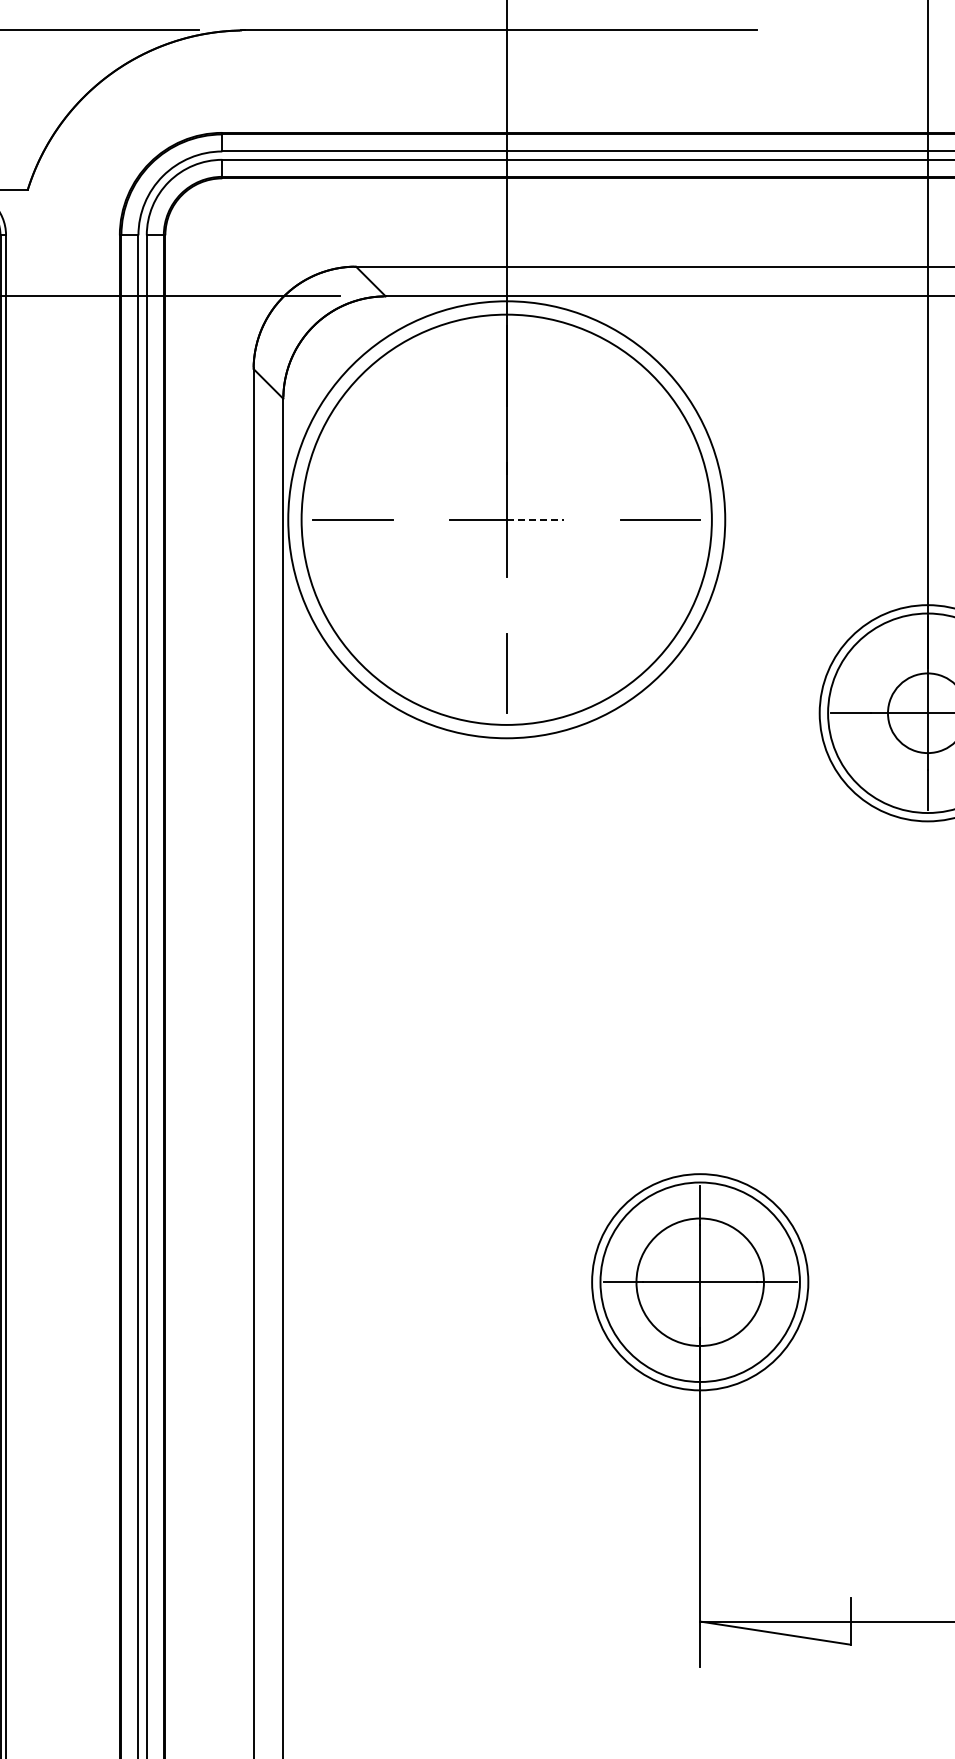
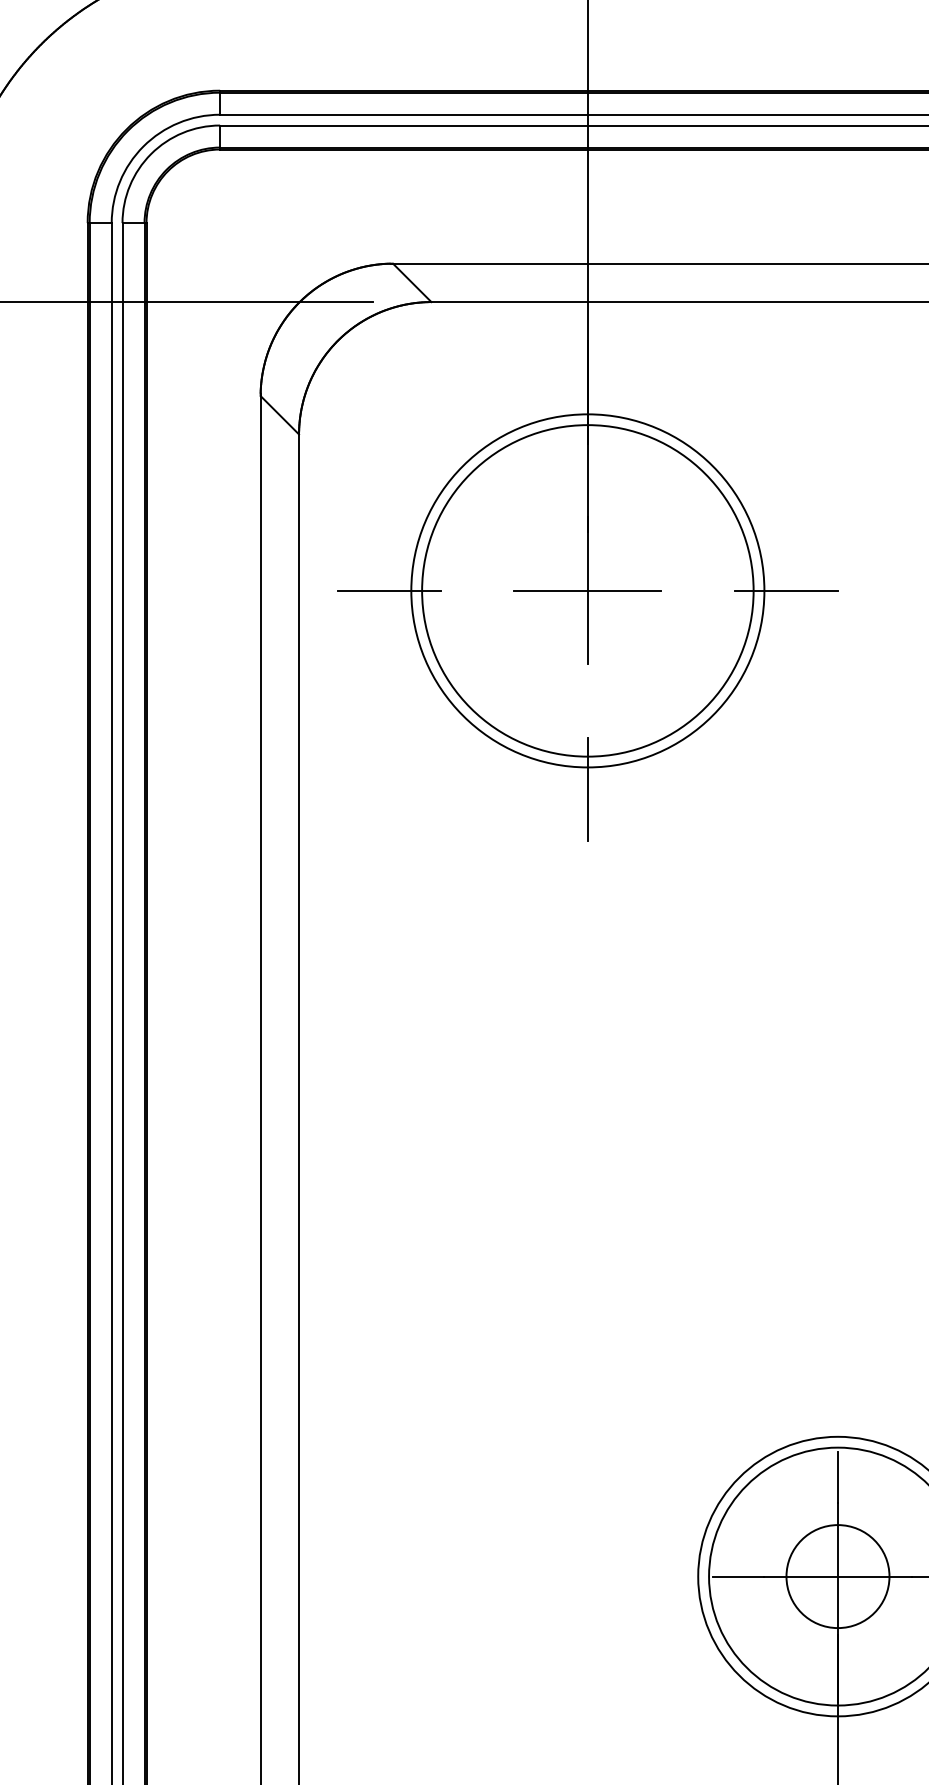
circle: (506, 519) -> (587, 590), size x0.62
circle: (506, 519) -> (587, 590), size x0.62
line: (535, 519) -> (625, 590), dashed -> solid
circle: (700, 1282) -> (838, 1576), size x0.62

